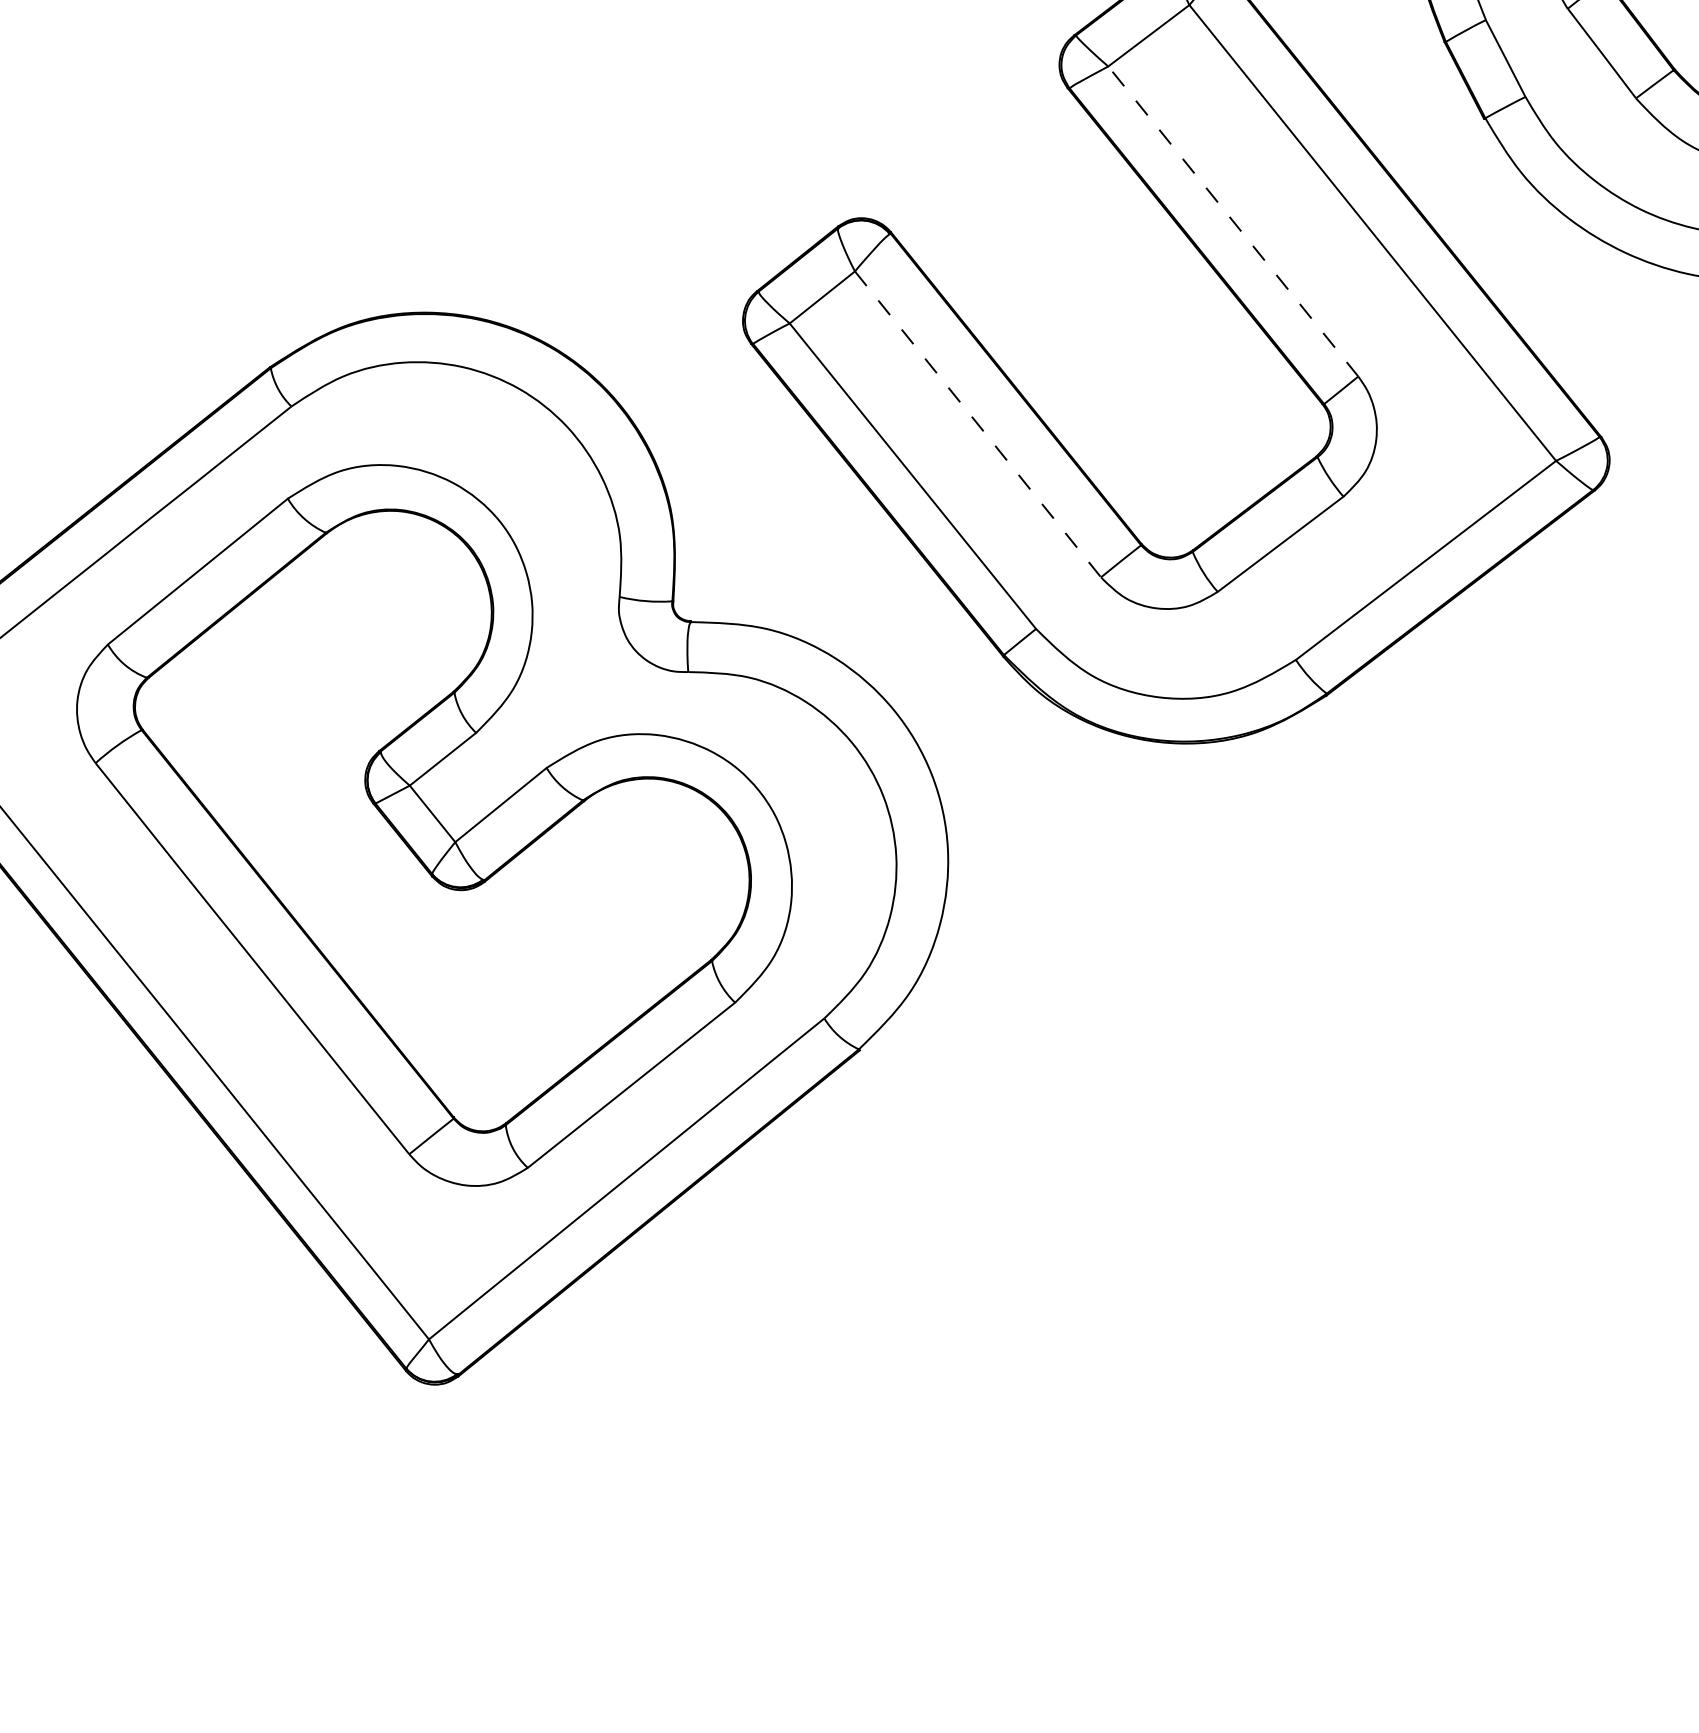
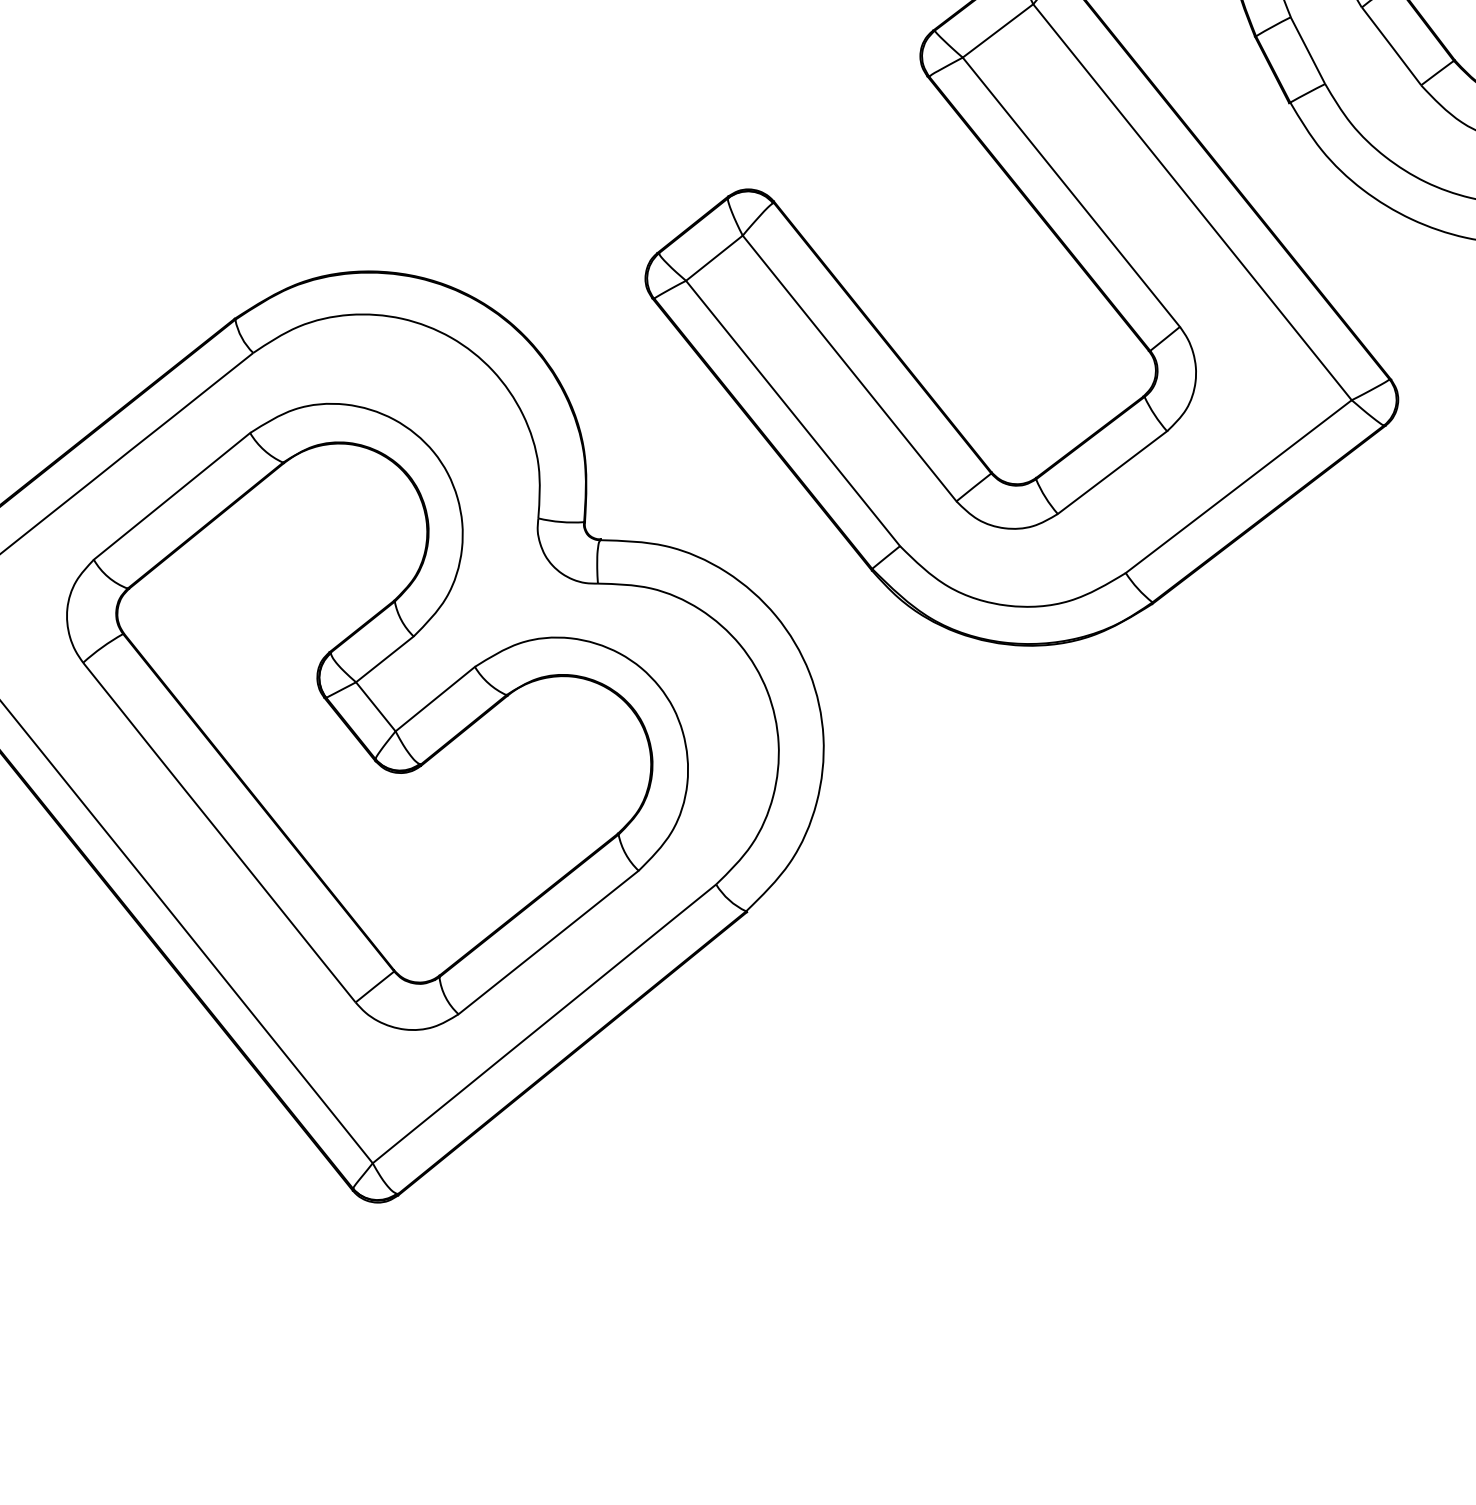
line: (1233, 221) -> (1071, 192), dashed -> solid
line: (978, 424) -> (850, 368), dashed -> solid

